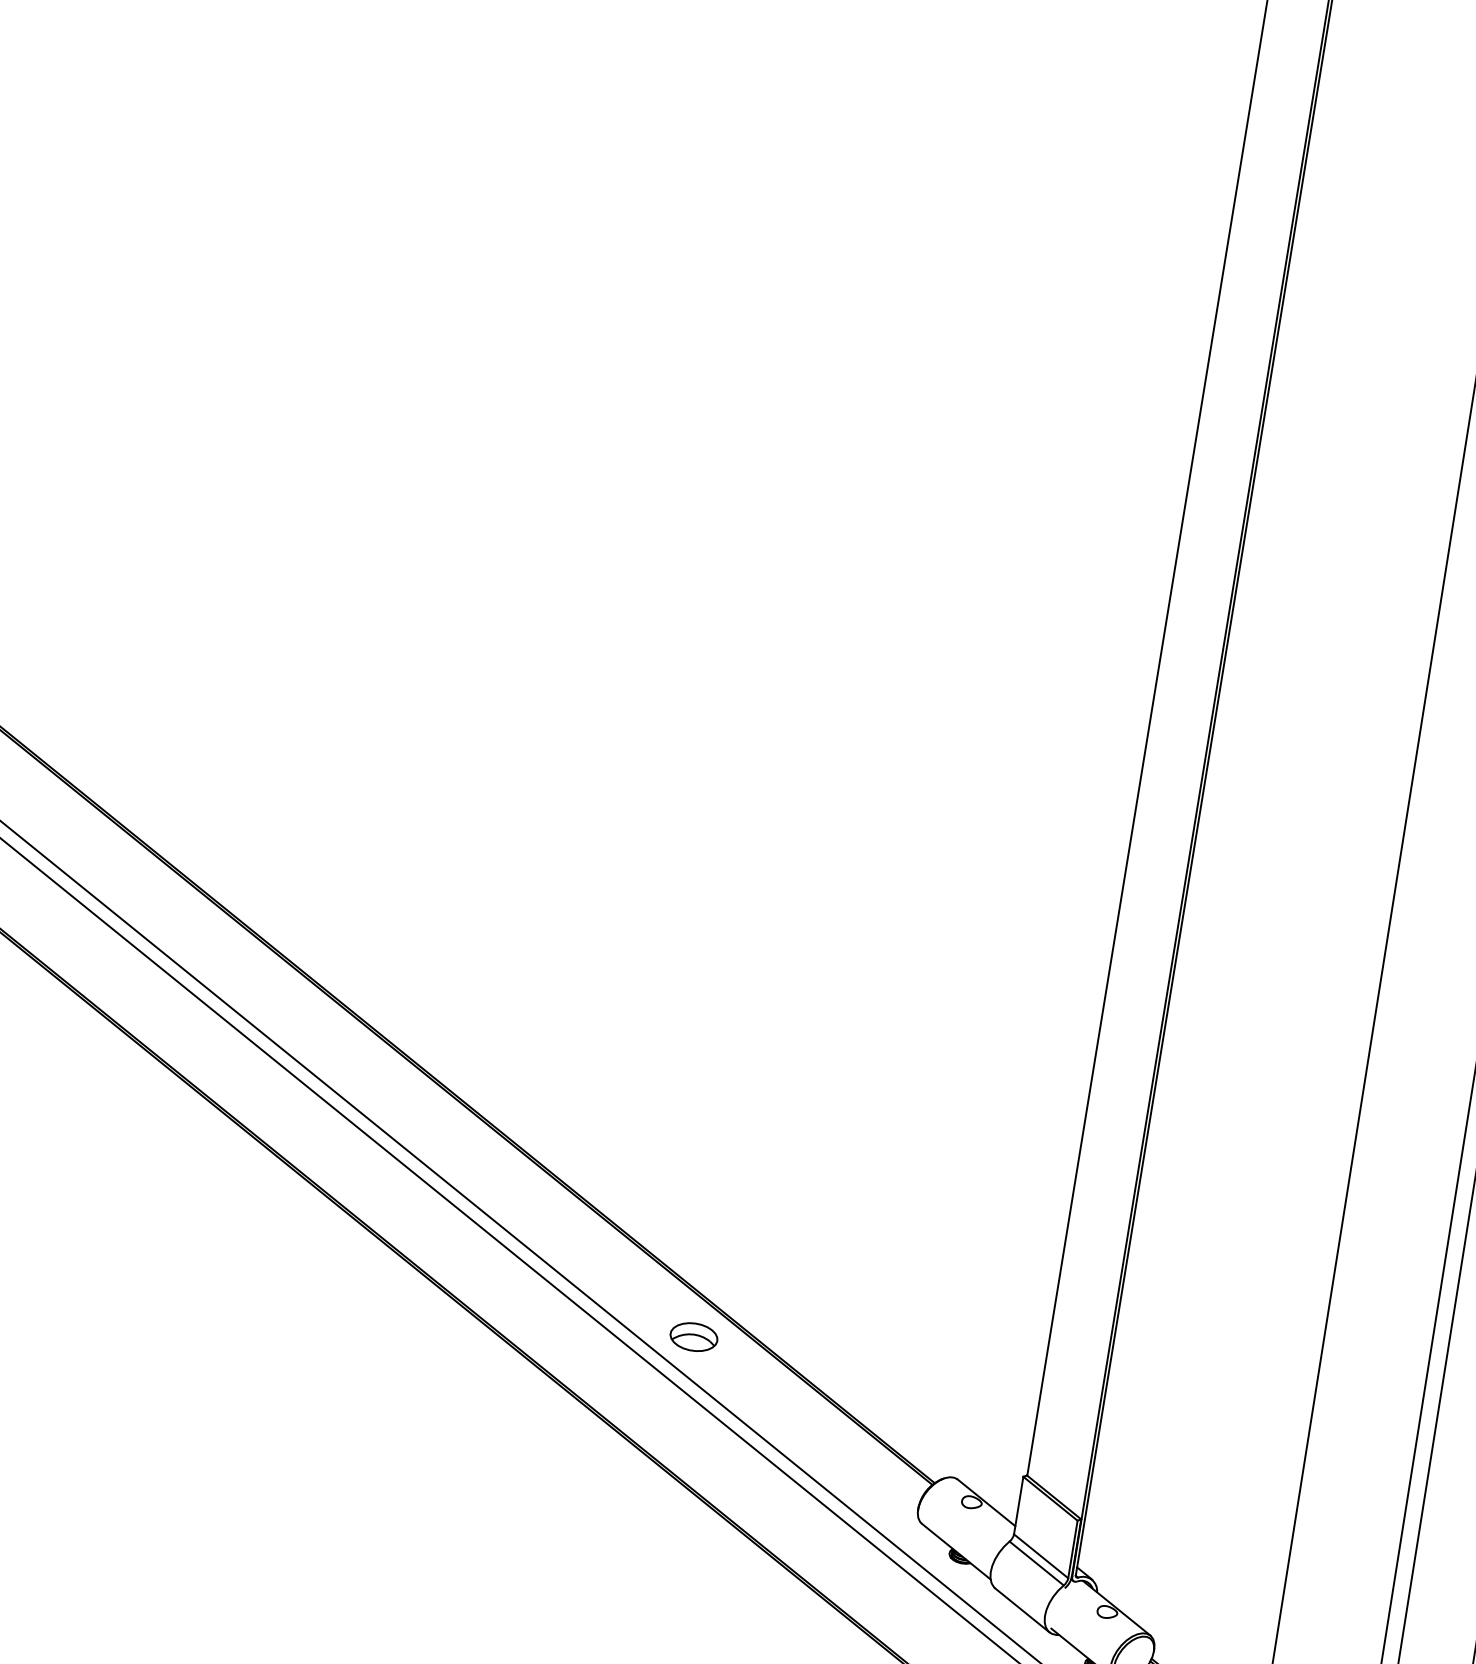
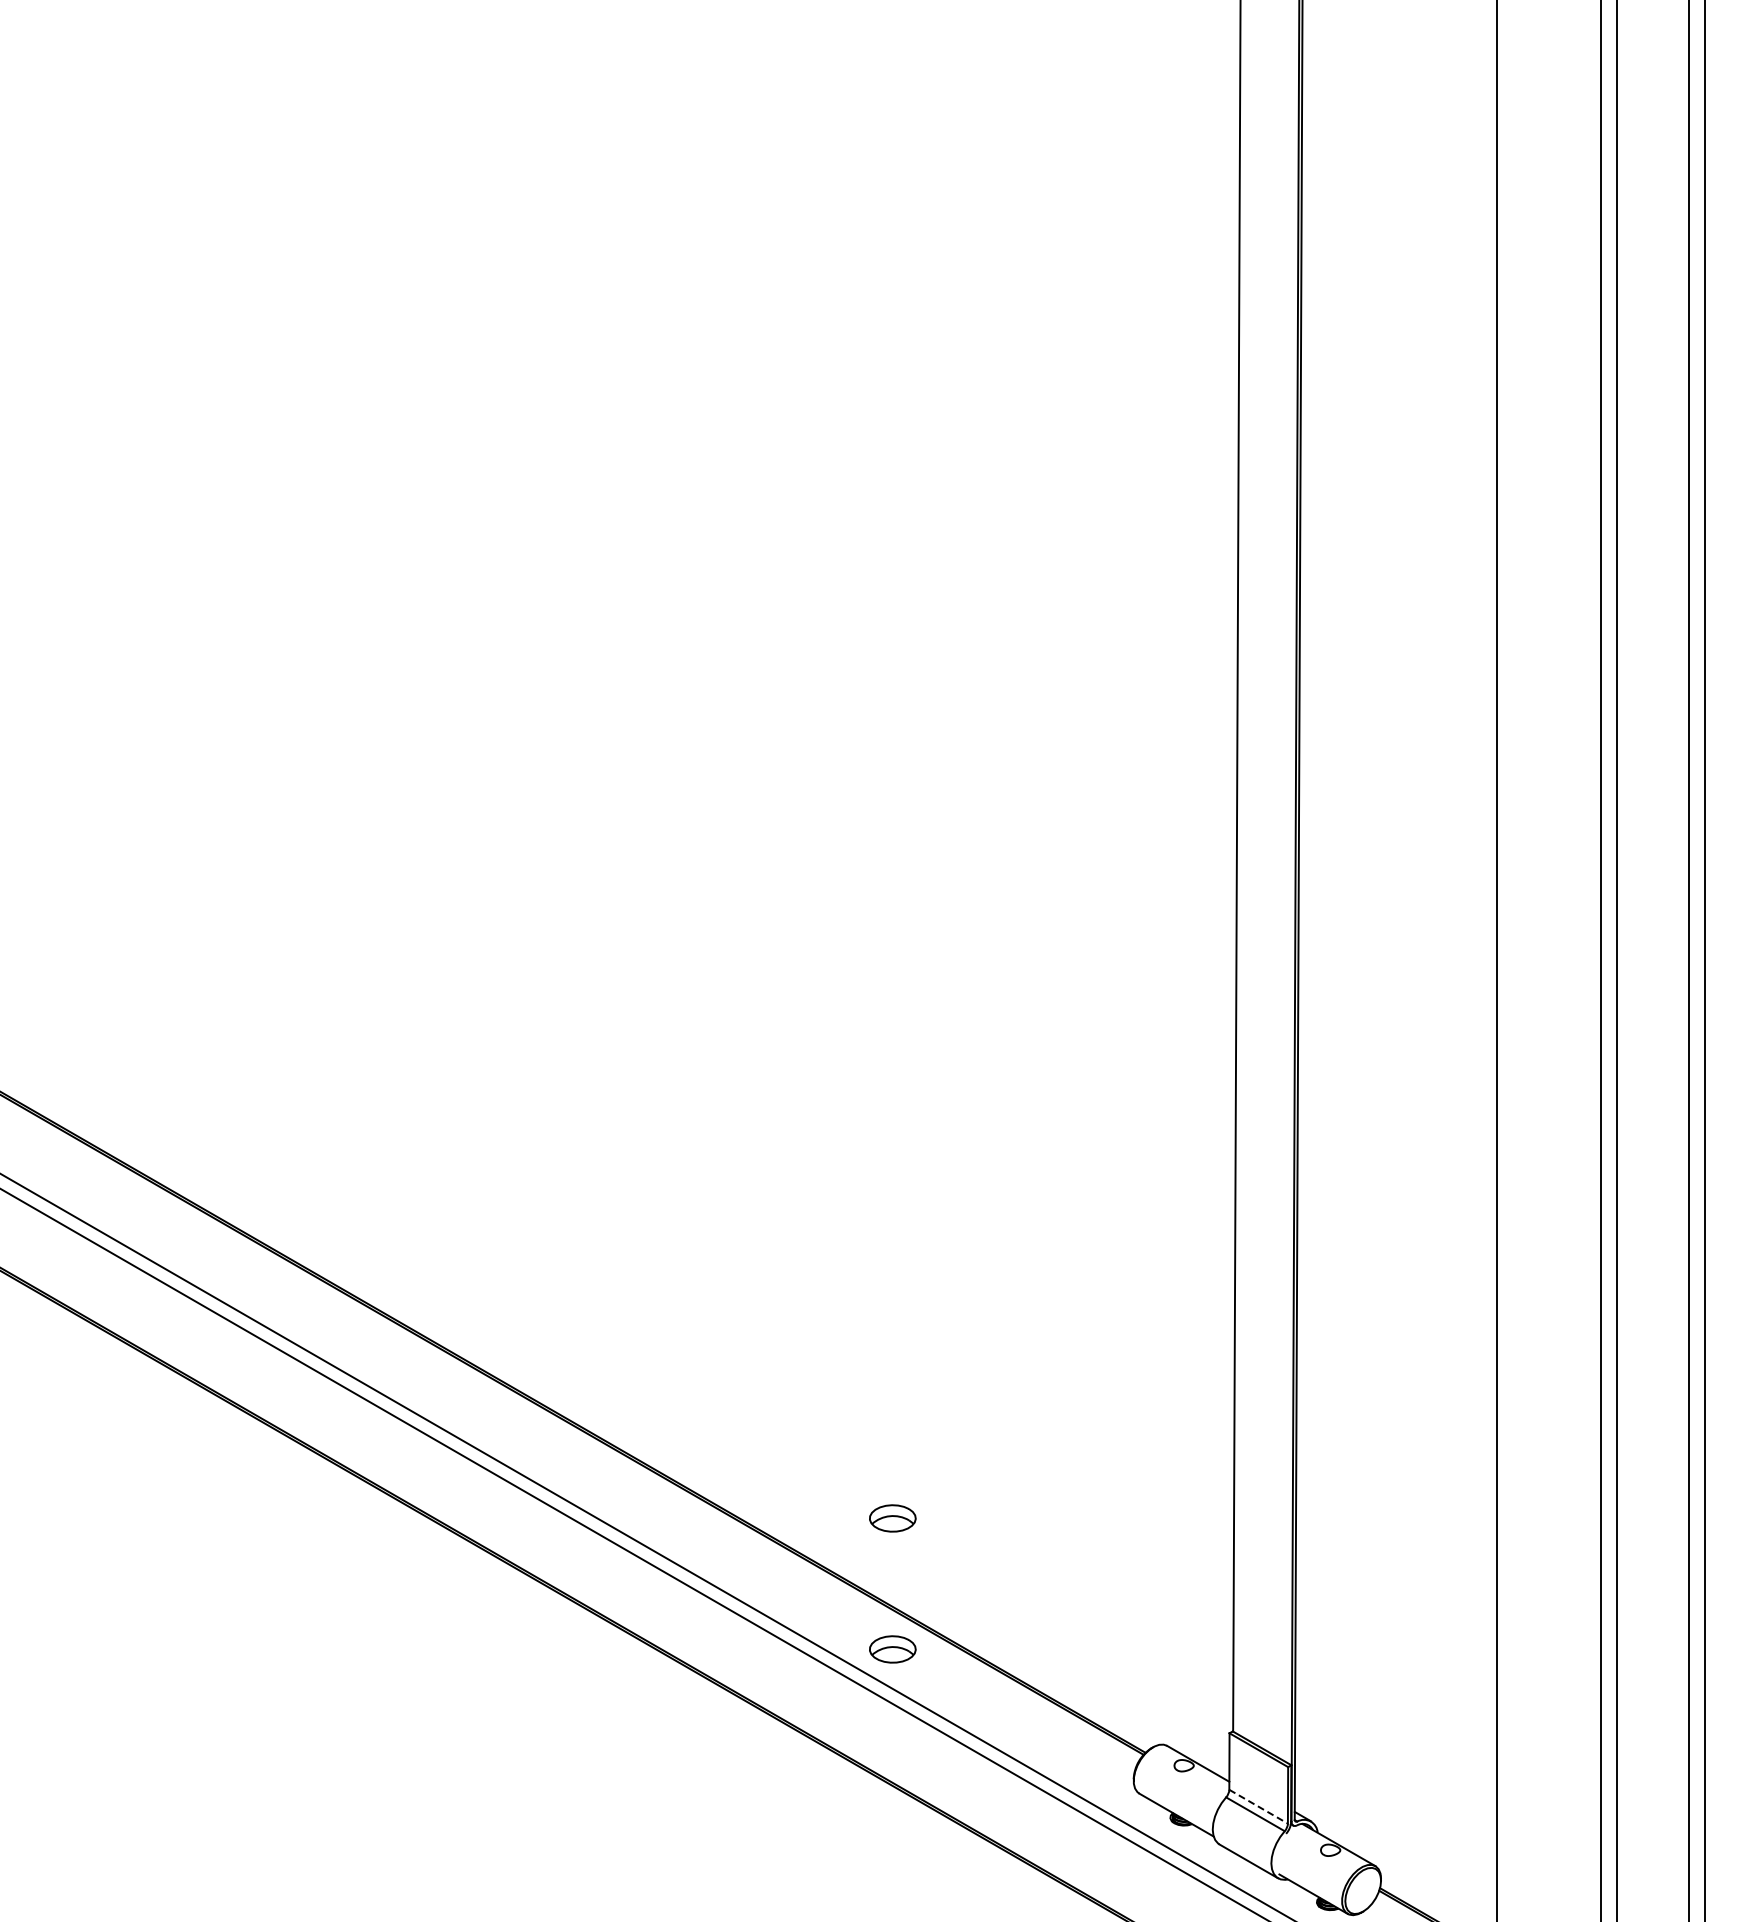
part: (714, 1203) -> (892, 1518), added
line: (1041, 1556) -> (1258, 1806), solid -> dashed

